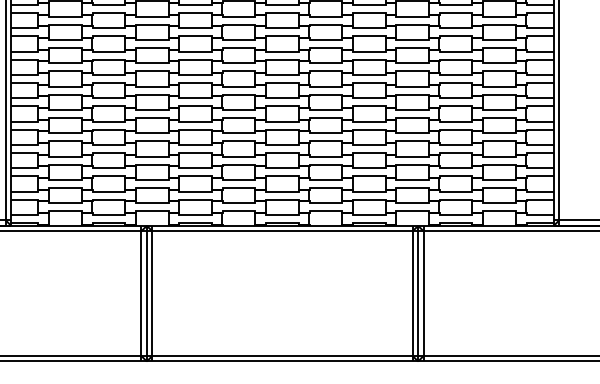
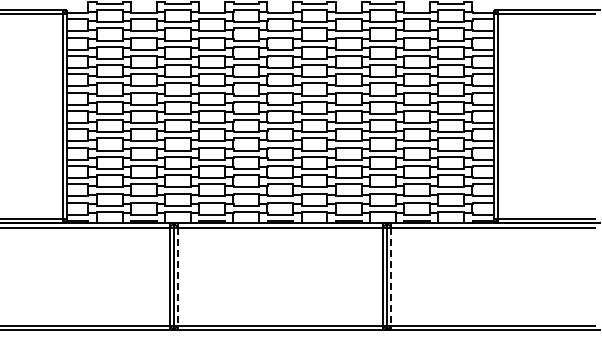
line: (152, 294) -> (178, 277), solid -> dashed
line: (423, 294) -> (391, 277), solid -> dashed

